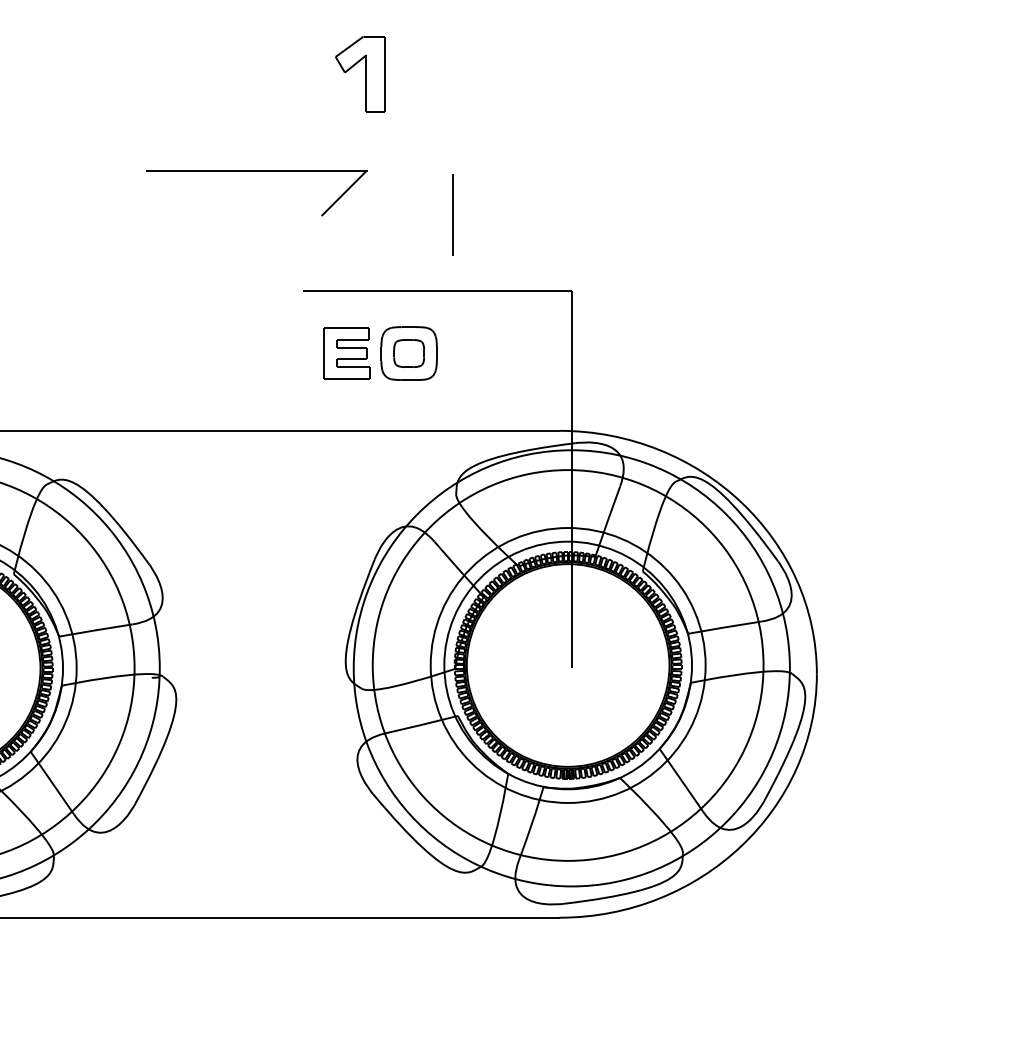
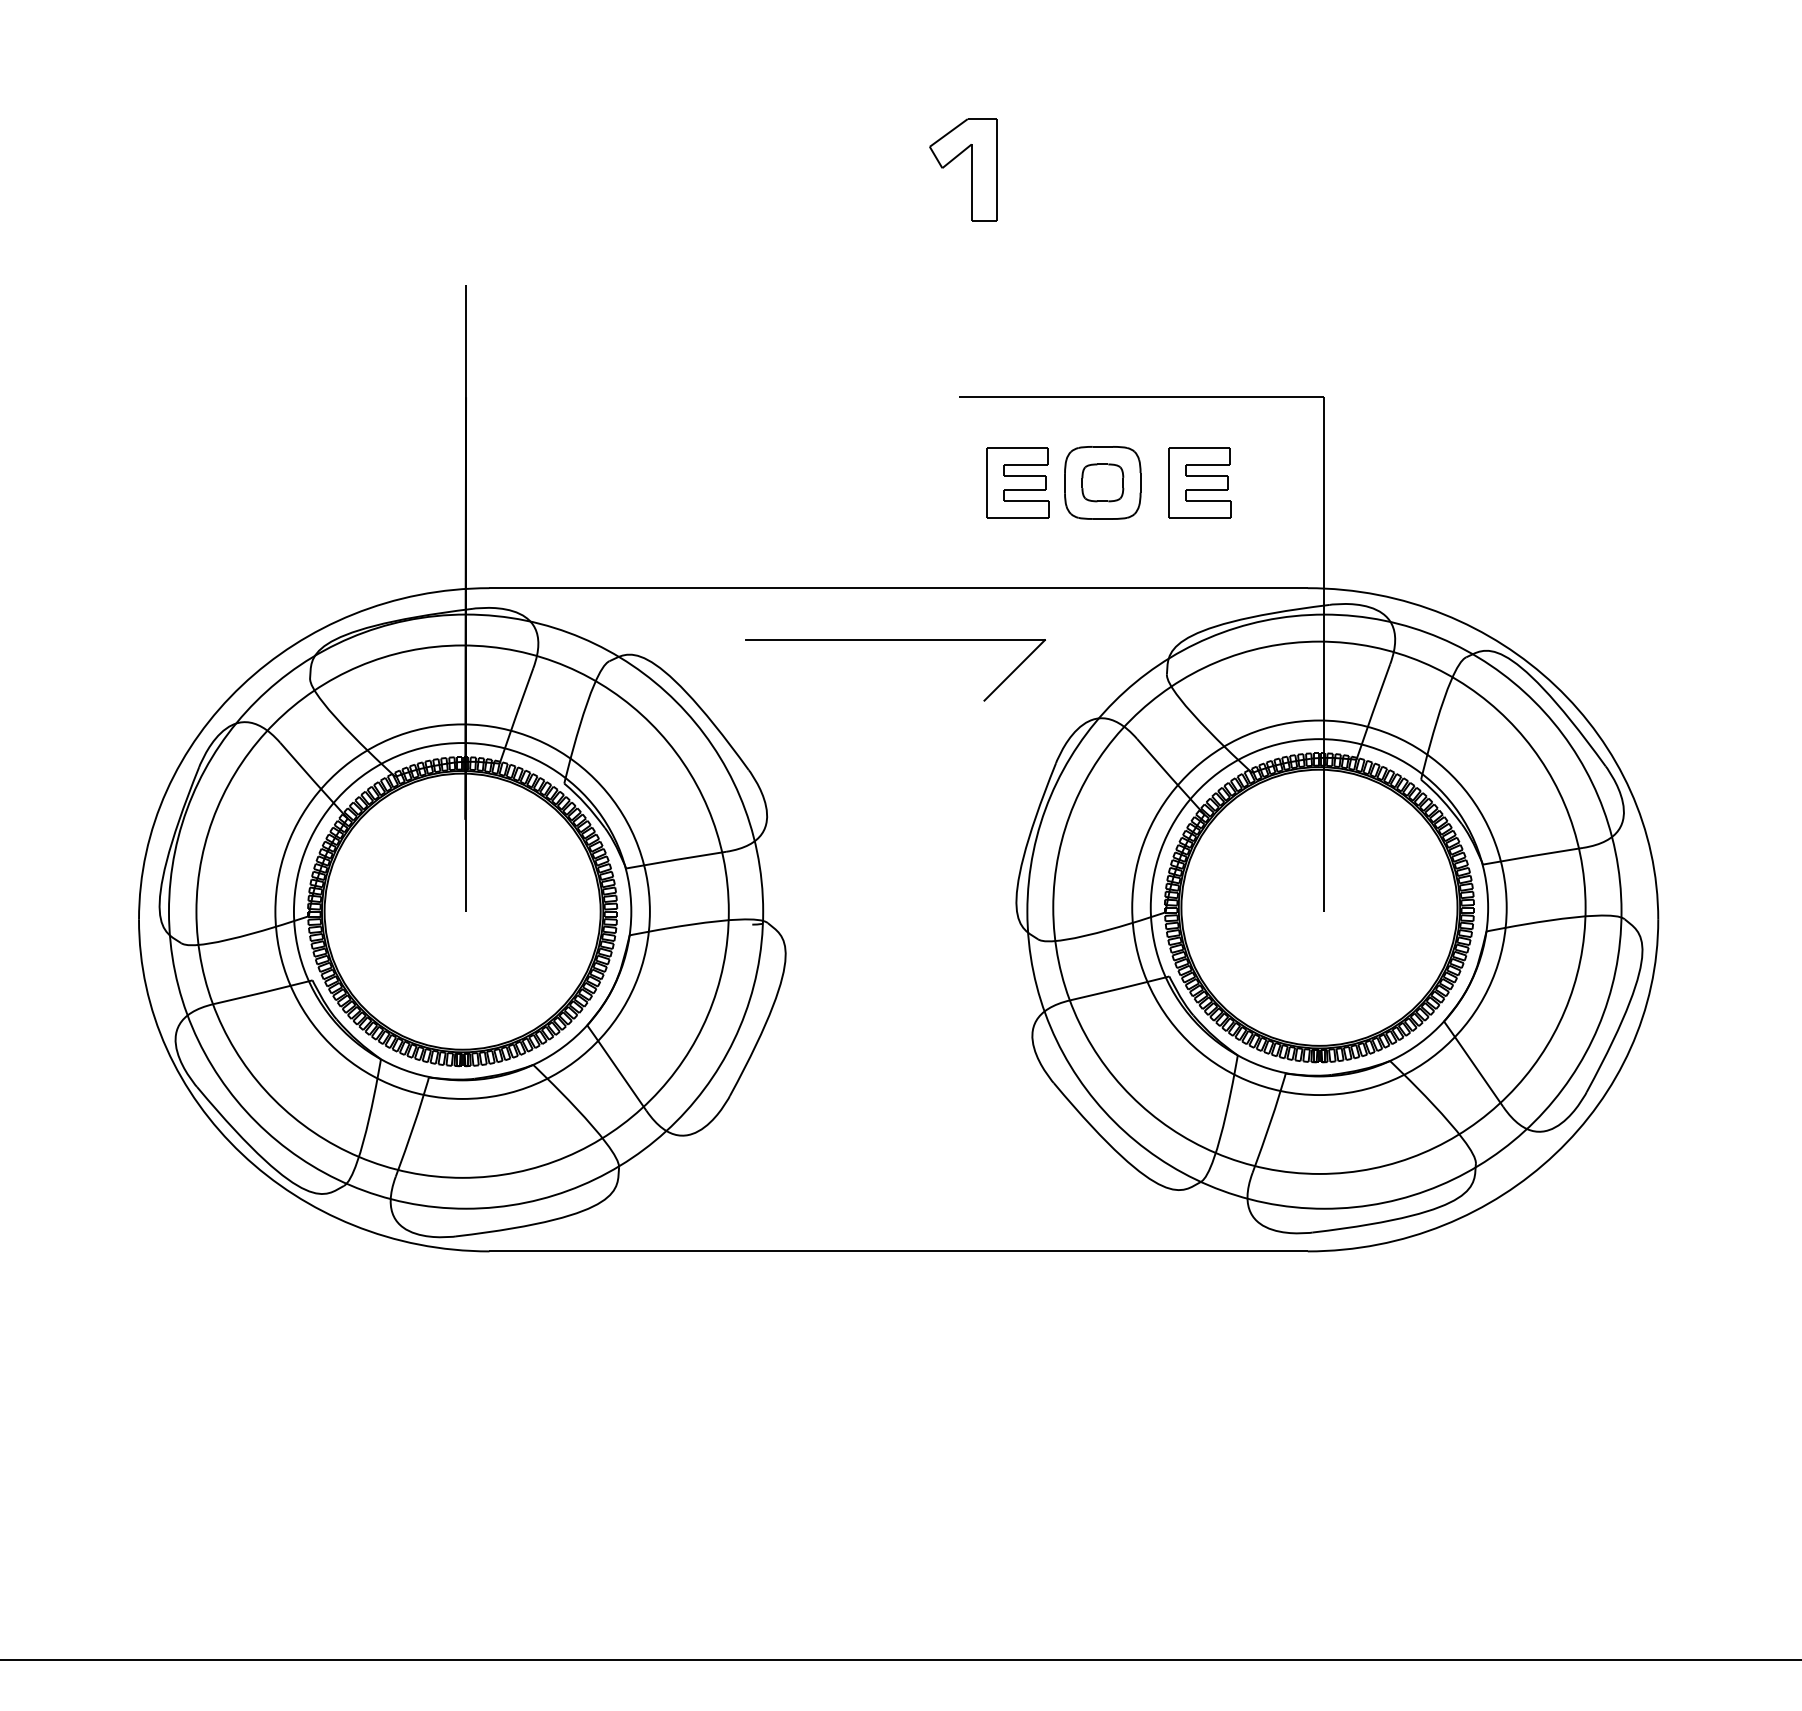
part: (366, 73) -> (971, 169), moved
part: (256, 171) -> (895, 640), moved
line: (452, 215) -> (1162, 294), removed
part: (480, 353) -> (1199, 482), added

